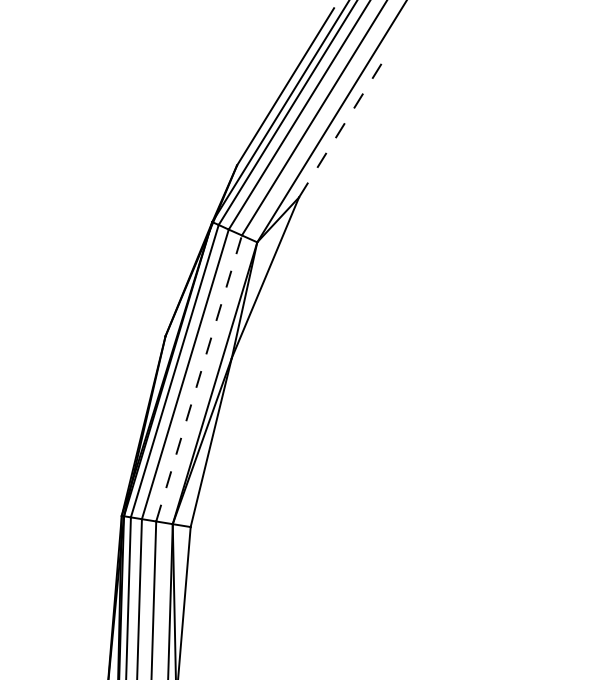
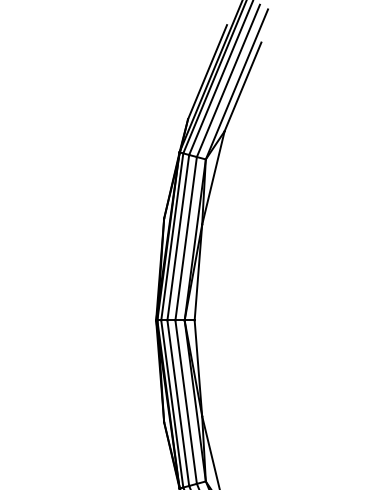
line: (345, 122) -> (243, 86), dashed -> solid
line: (199, 378) -> (186, 238), dashed -> solid

